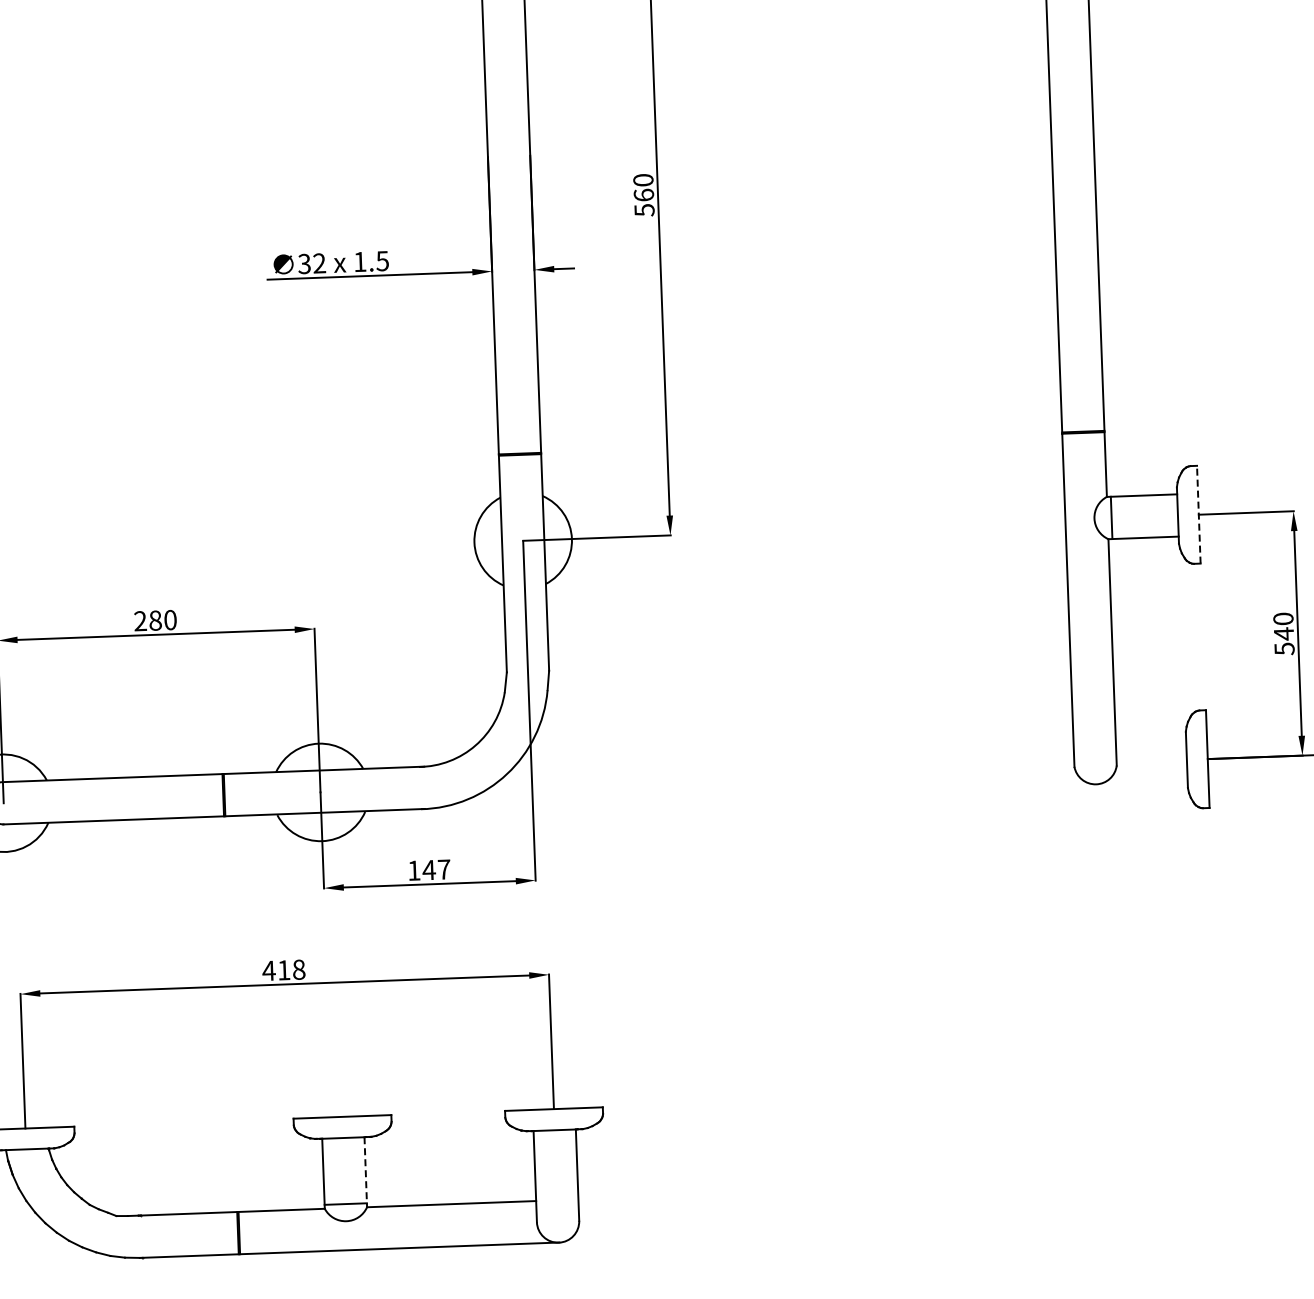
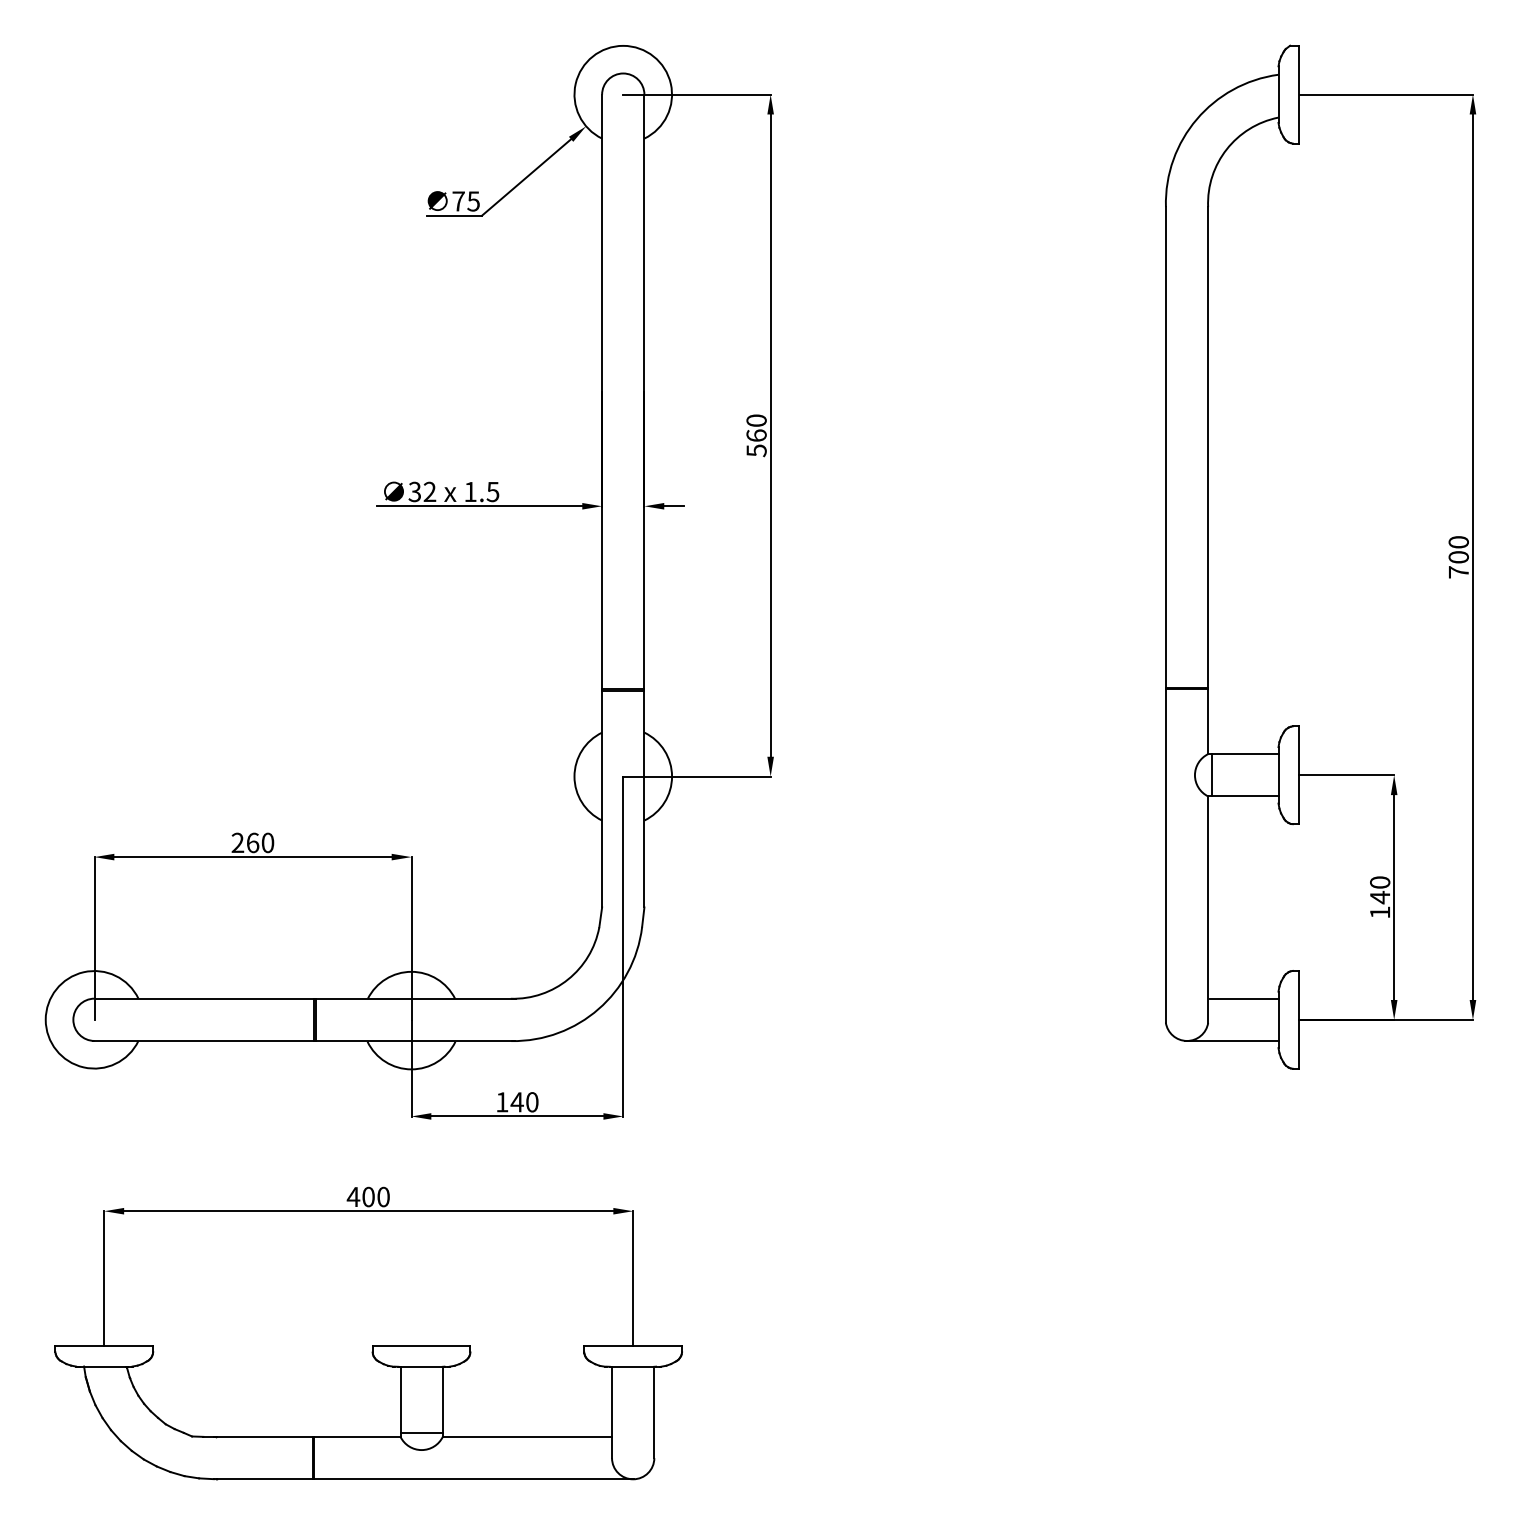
line: (1198, 514) -> (1299, 775), dashed -> solid
text: (155, 620) -> (252, 842), 280 -> 260
text: (1284, 648) -> (1380, 912), 540 -> 140
line: (1151, 739) -> (1243, 998), added
line: (1140, 782) -> (1231, 1040), added
text: (444, 869) -> (532, 1102), 147 -> 140
text: (290, 969) -> (375, 1196), 418 -> 400
line: (365, 1172) -> (442, 1402), dashed -> solid

